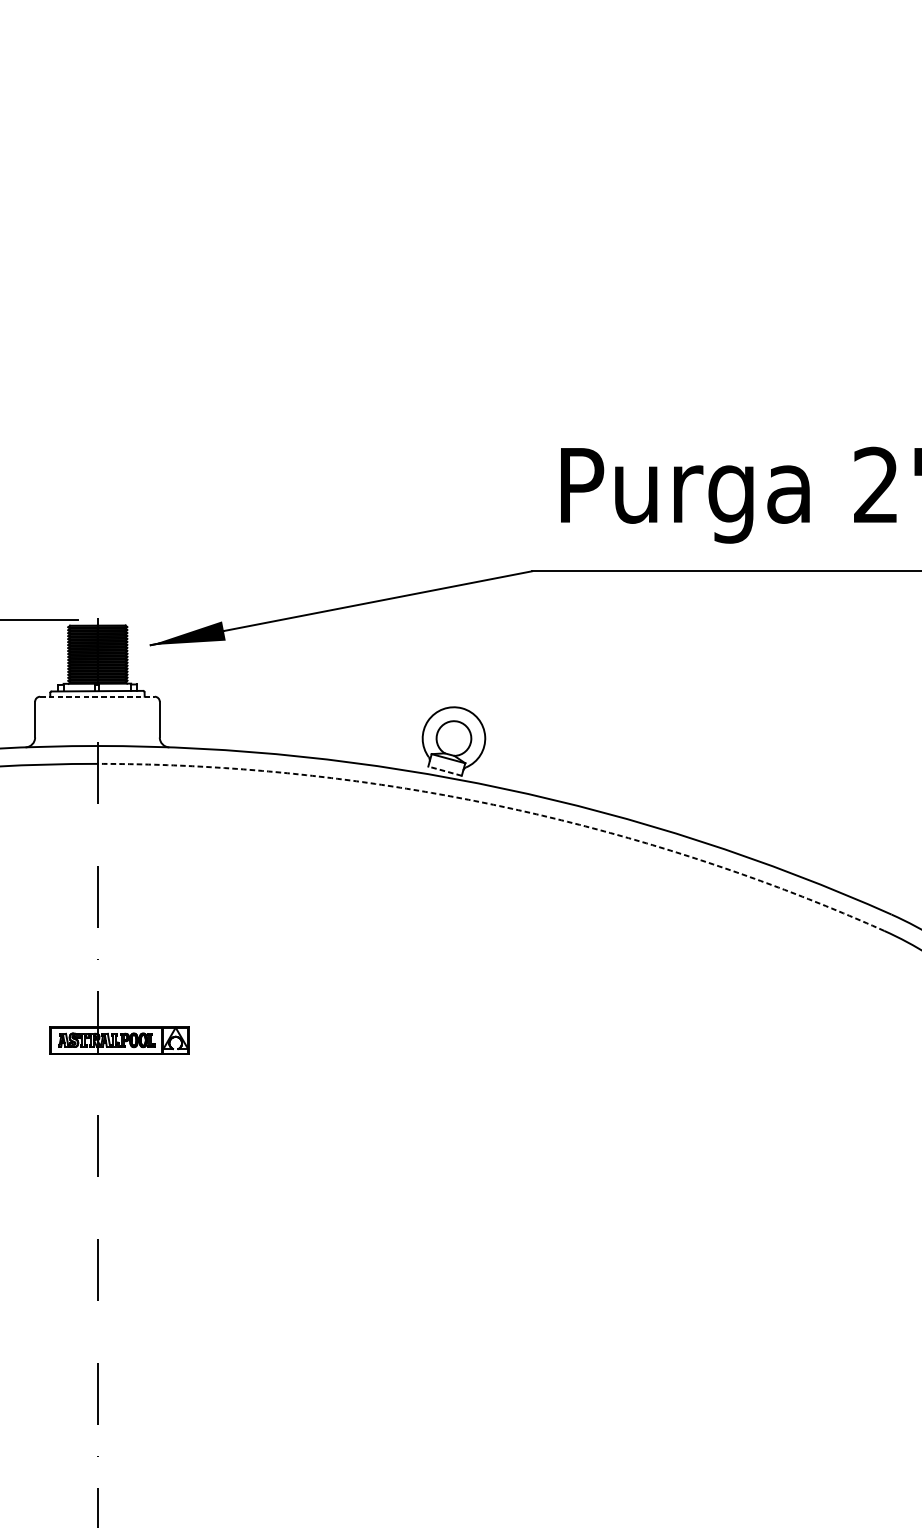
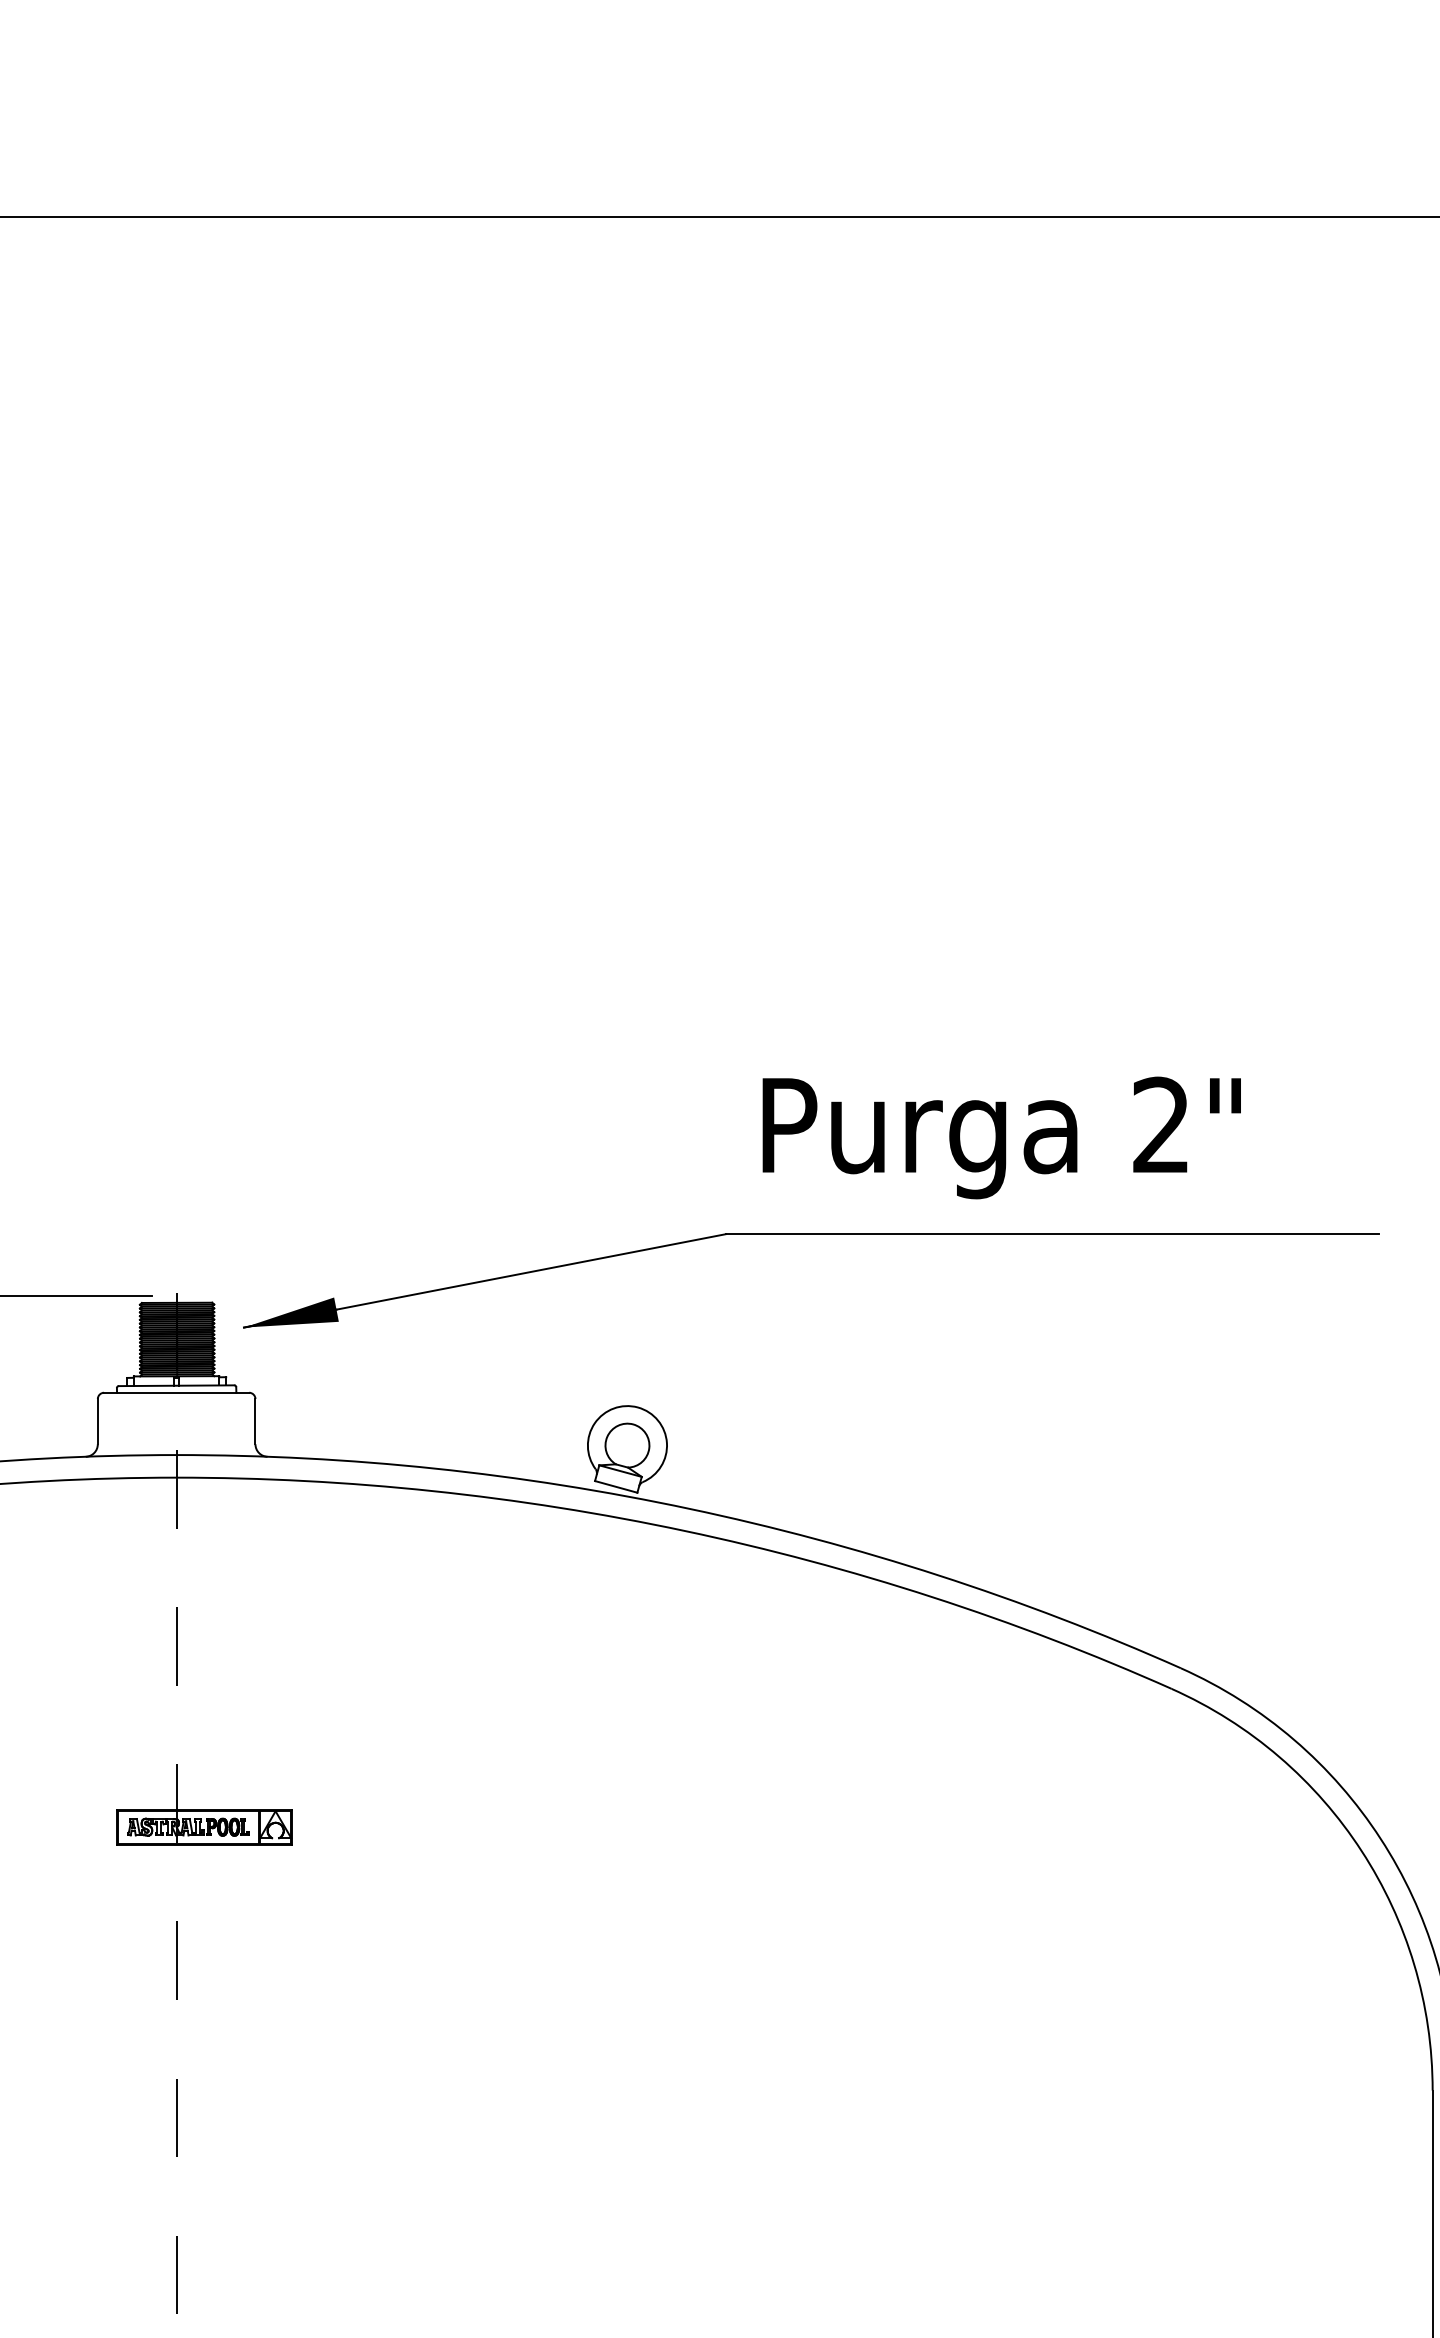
line: (97, 696) -> (176, 1392), dashed -> solid
line: (445, 770) -> (616, 1486), dashed -> solid
arc: (499, 806) -> (685, 1531), dashed -> solid

